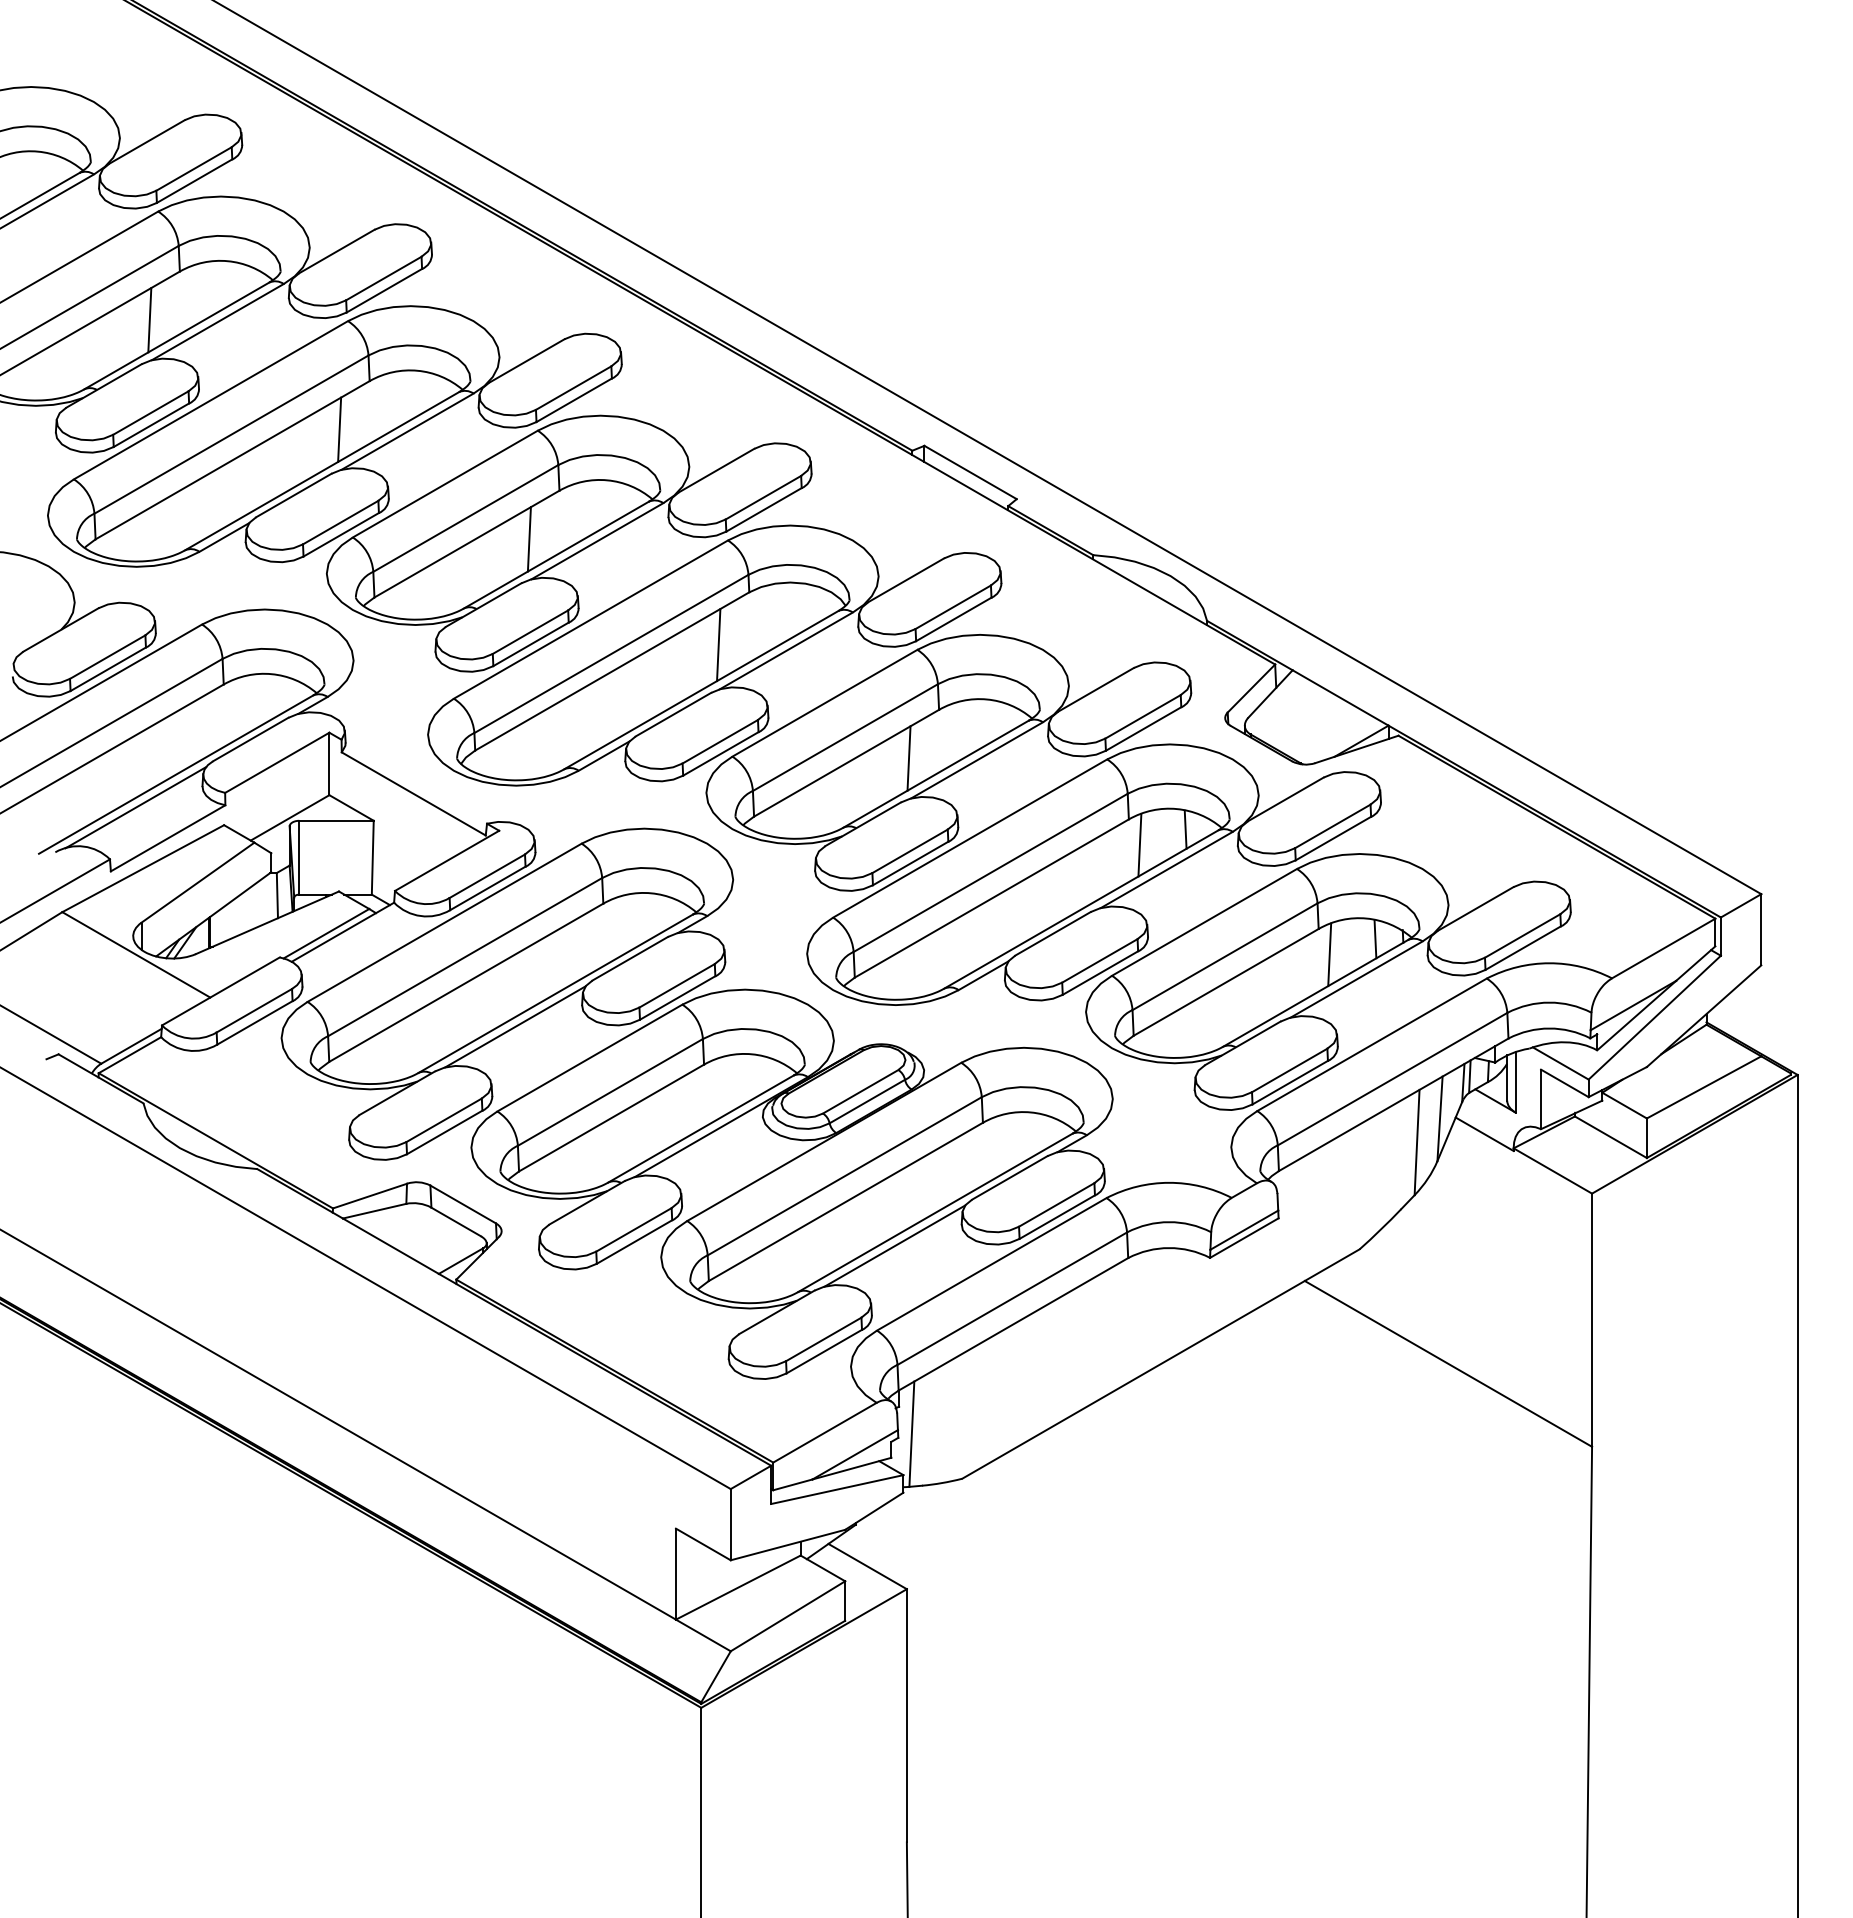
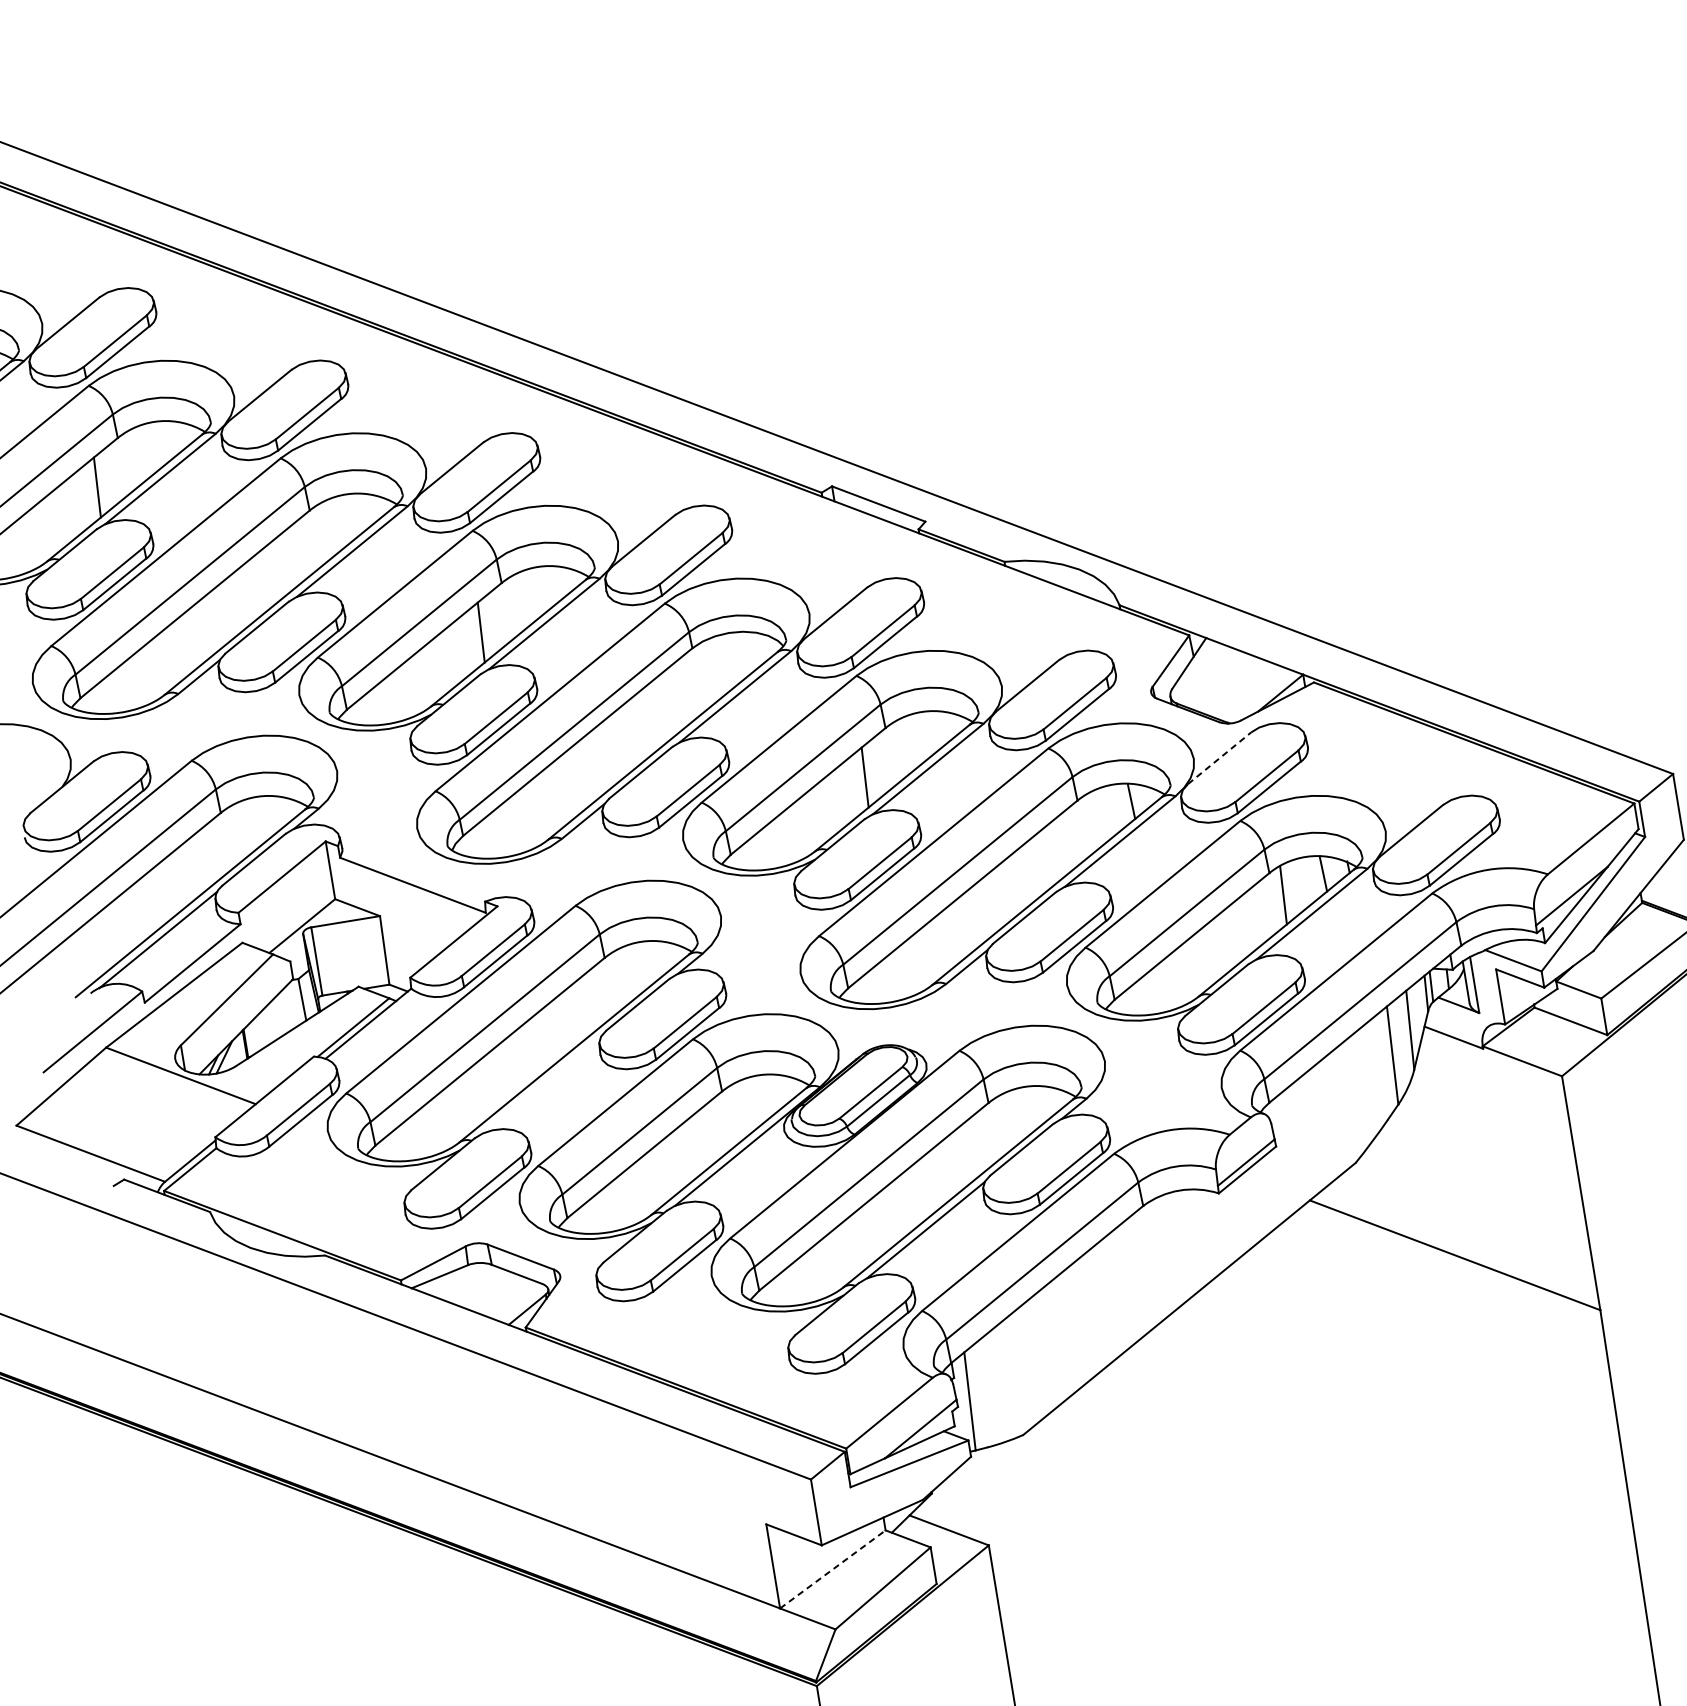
line: (339, 429) -> (289, 559), removed
line: (718, 645) -> (672, 702), removed
line: (1285, 799) -> (1219, 758), solid -> dashed
line: (1139, 844) -> (1091, 822), removed
line: (515, 1026) -> (542, 1084), removed
line: (738, 1587) -> (833, 1569), solid -> dashed

